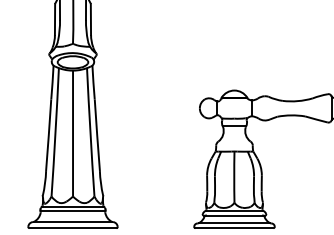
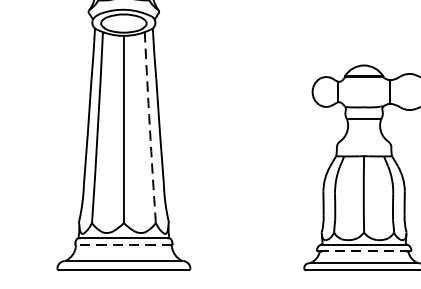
arc: (90, 132) -> (149, 127), solid -> dashed
line: (72, 211) -> (123, 245), solid -> dashed
line: (234, 215) -> (364, 251), solid -> dashed

